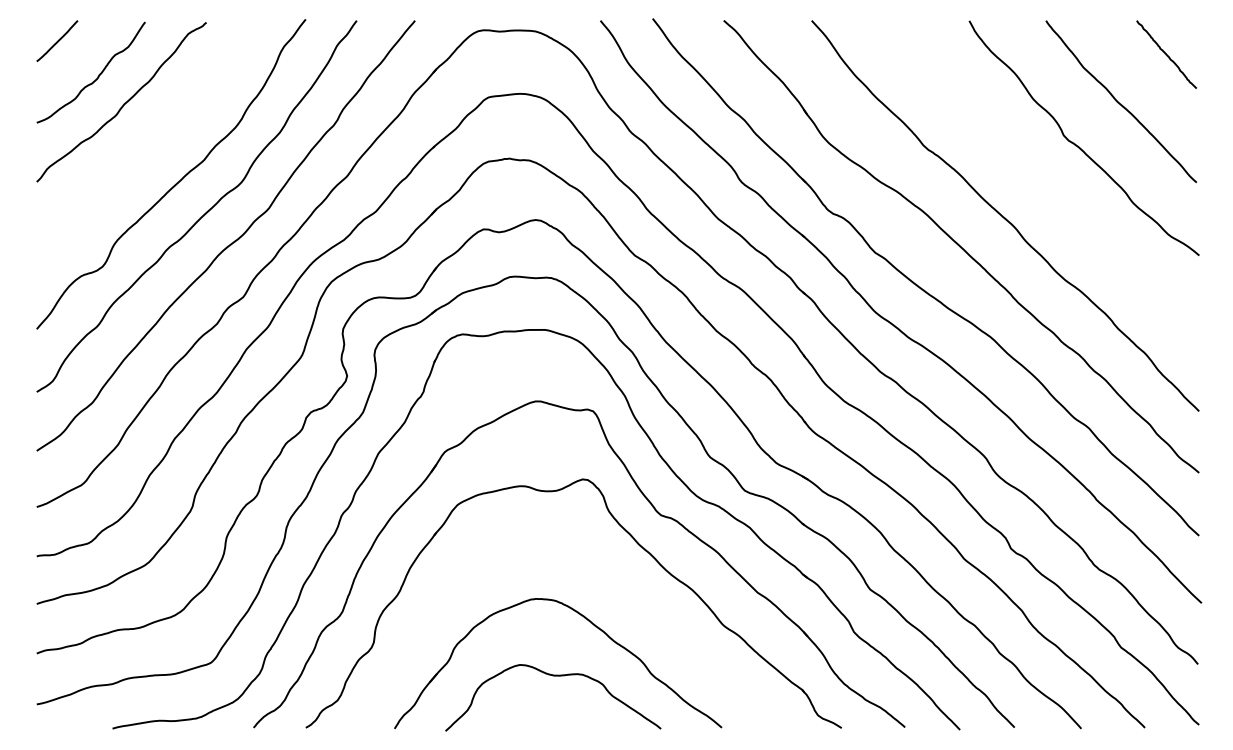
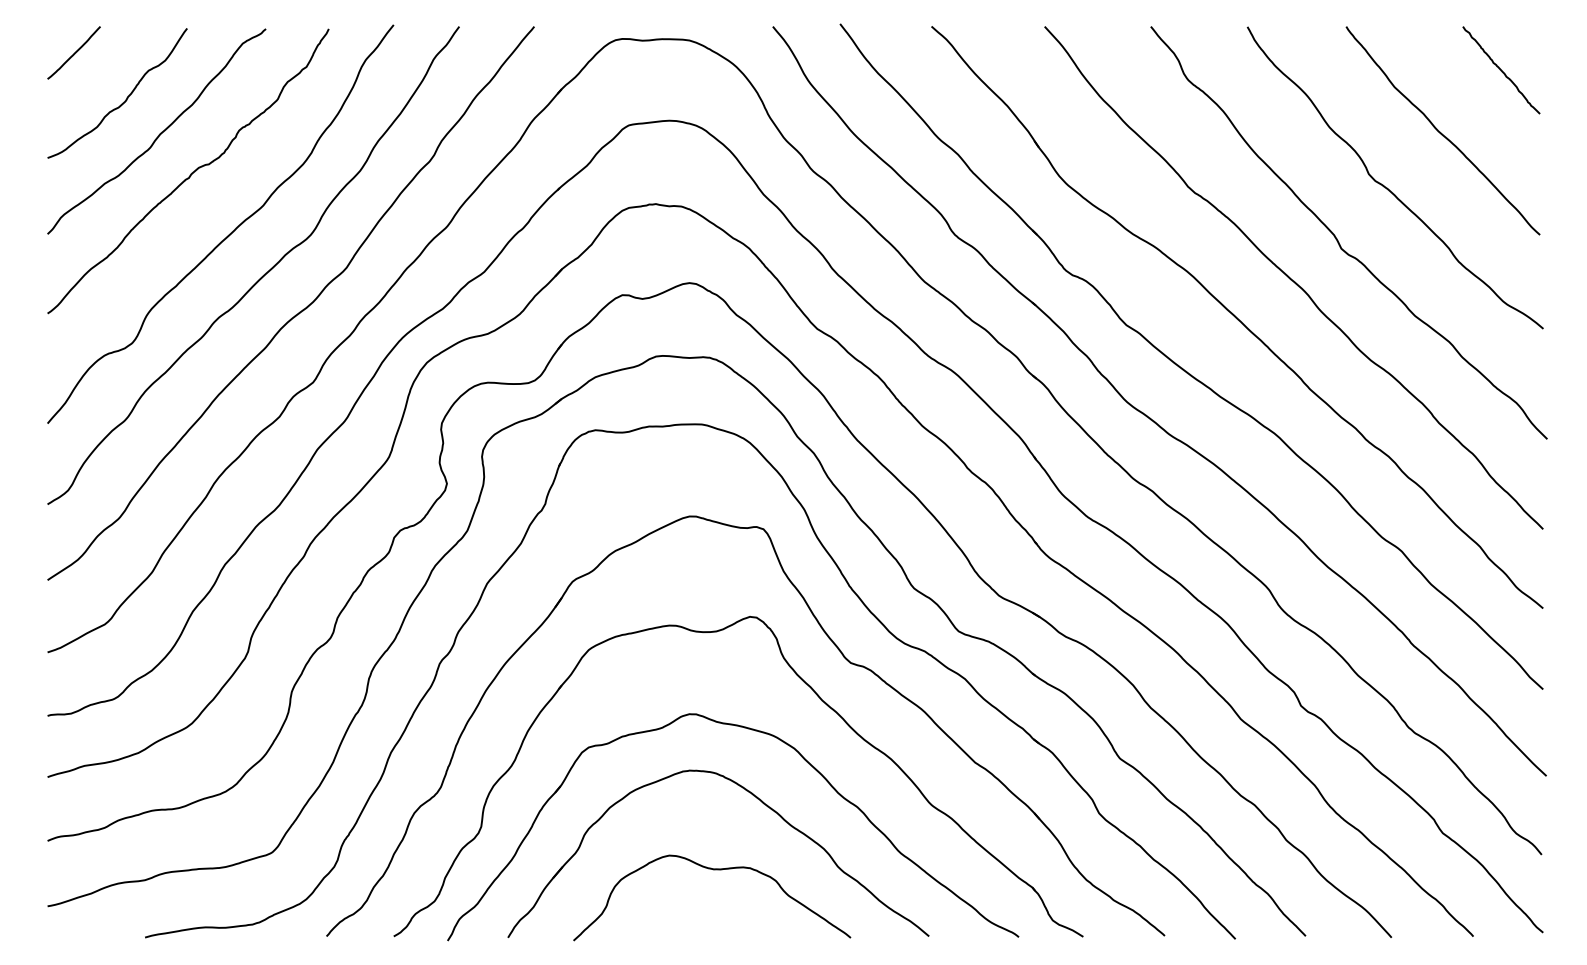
curve: (147, 134) -> (190, 173), added
curve: (1039, 185) -> (1337, 238), added
part: (623, 589) -> (802, 758), added

